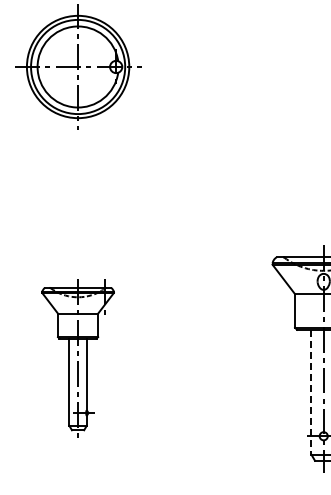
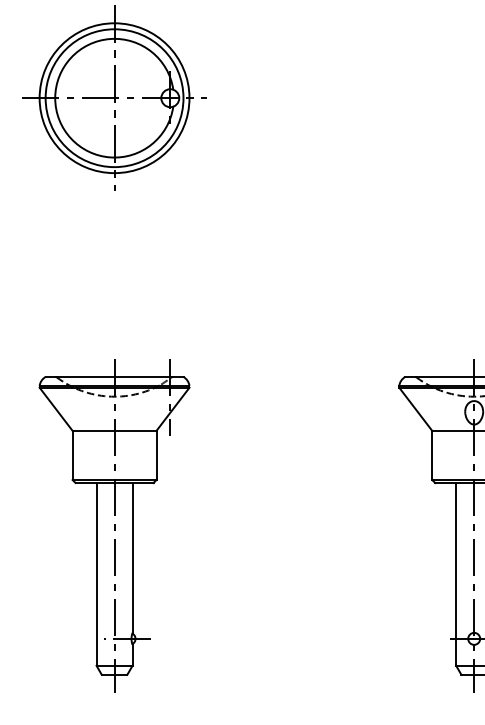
part: (77, 358) -> (113, 525), size x1.43
line: (311, 392) -> (456, 574), dashed -> solid

